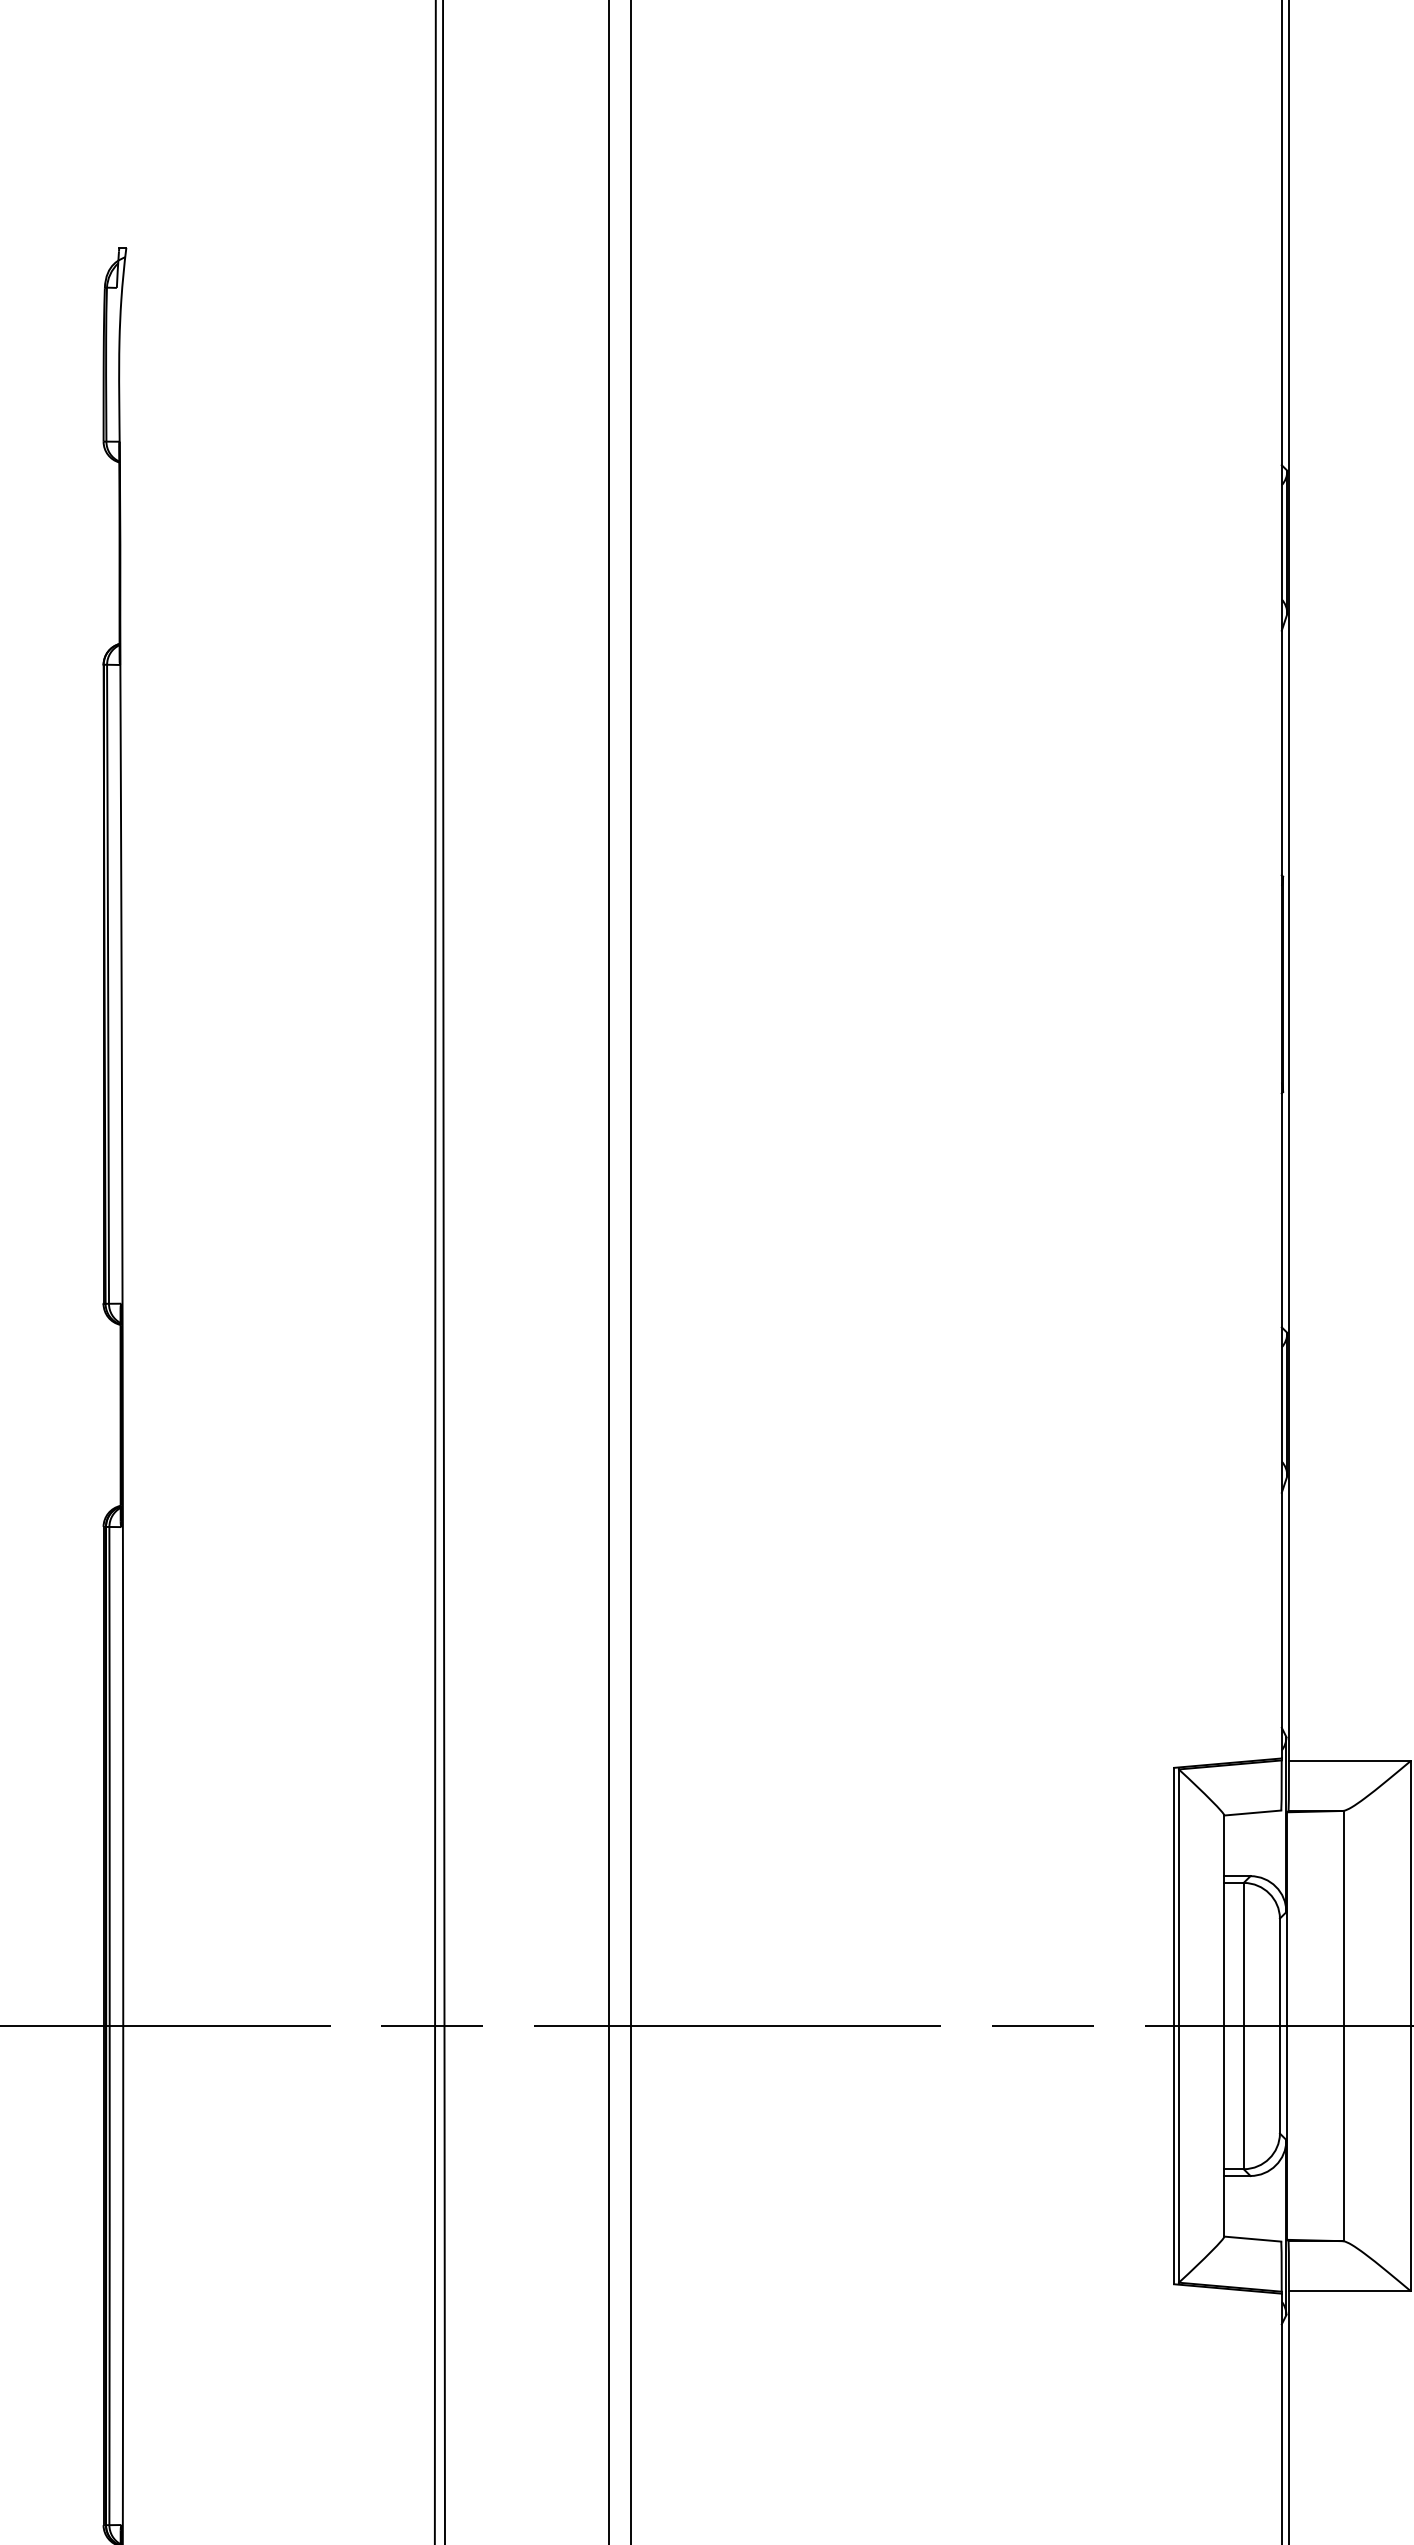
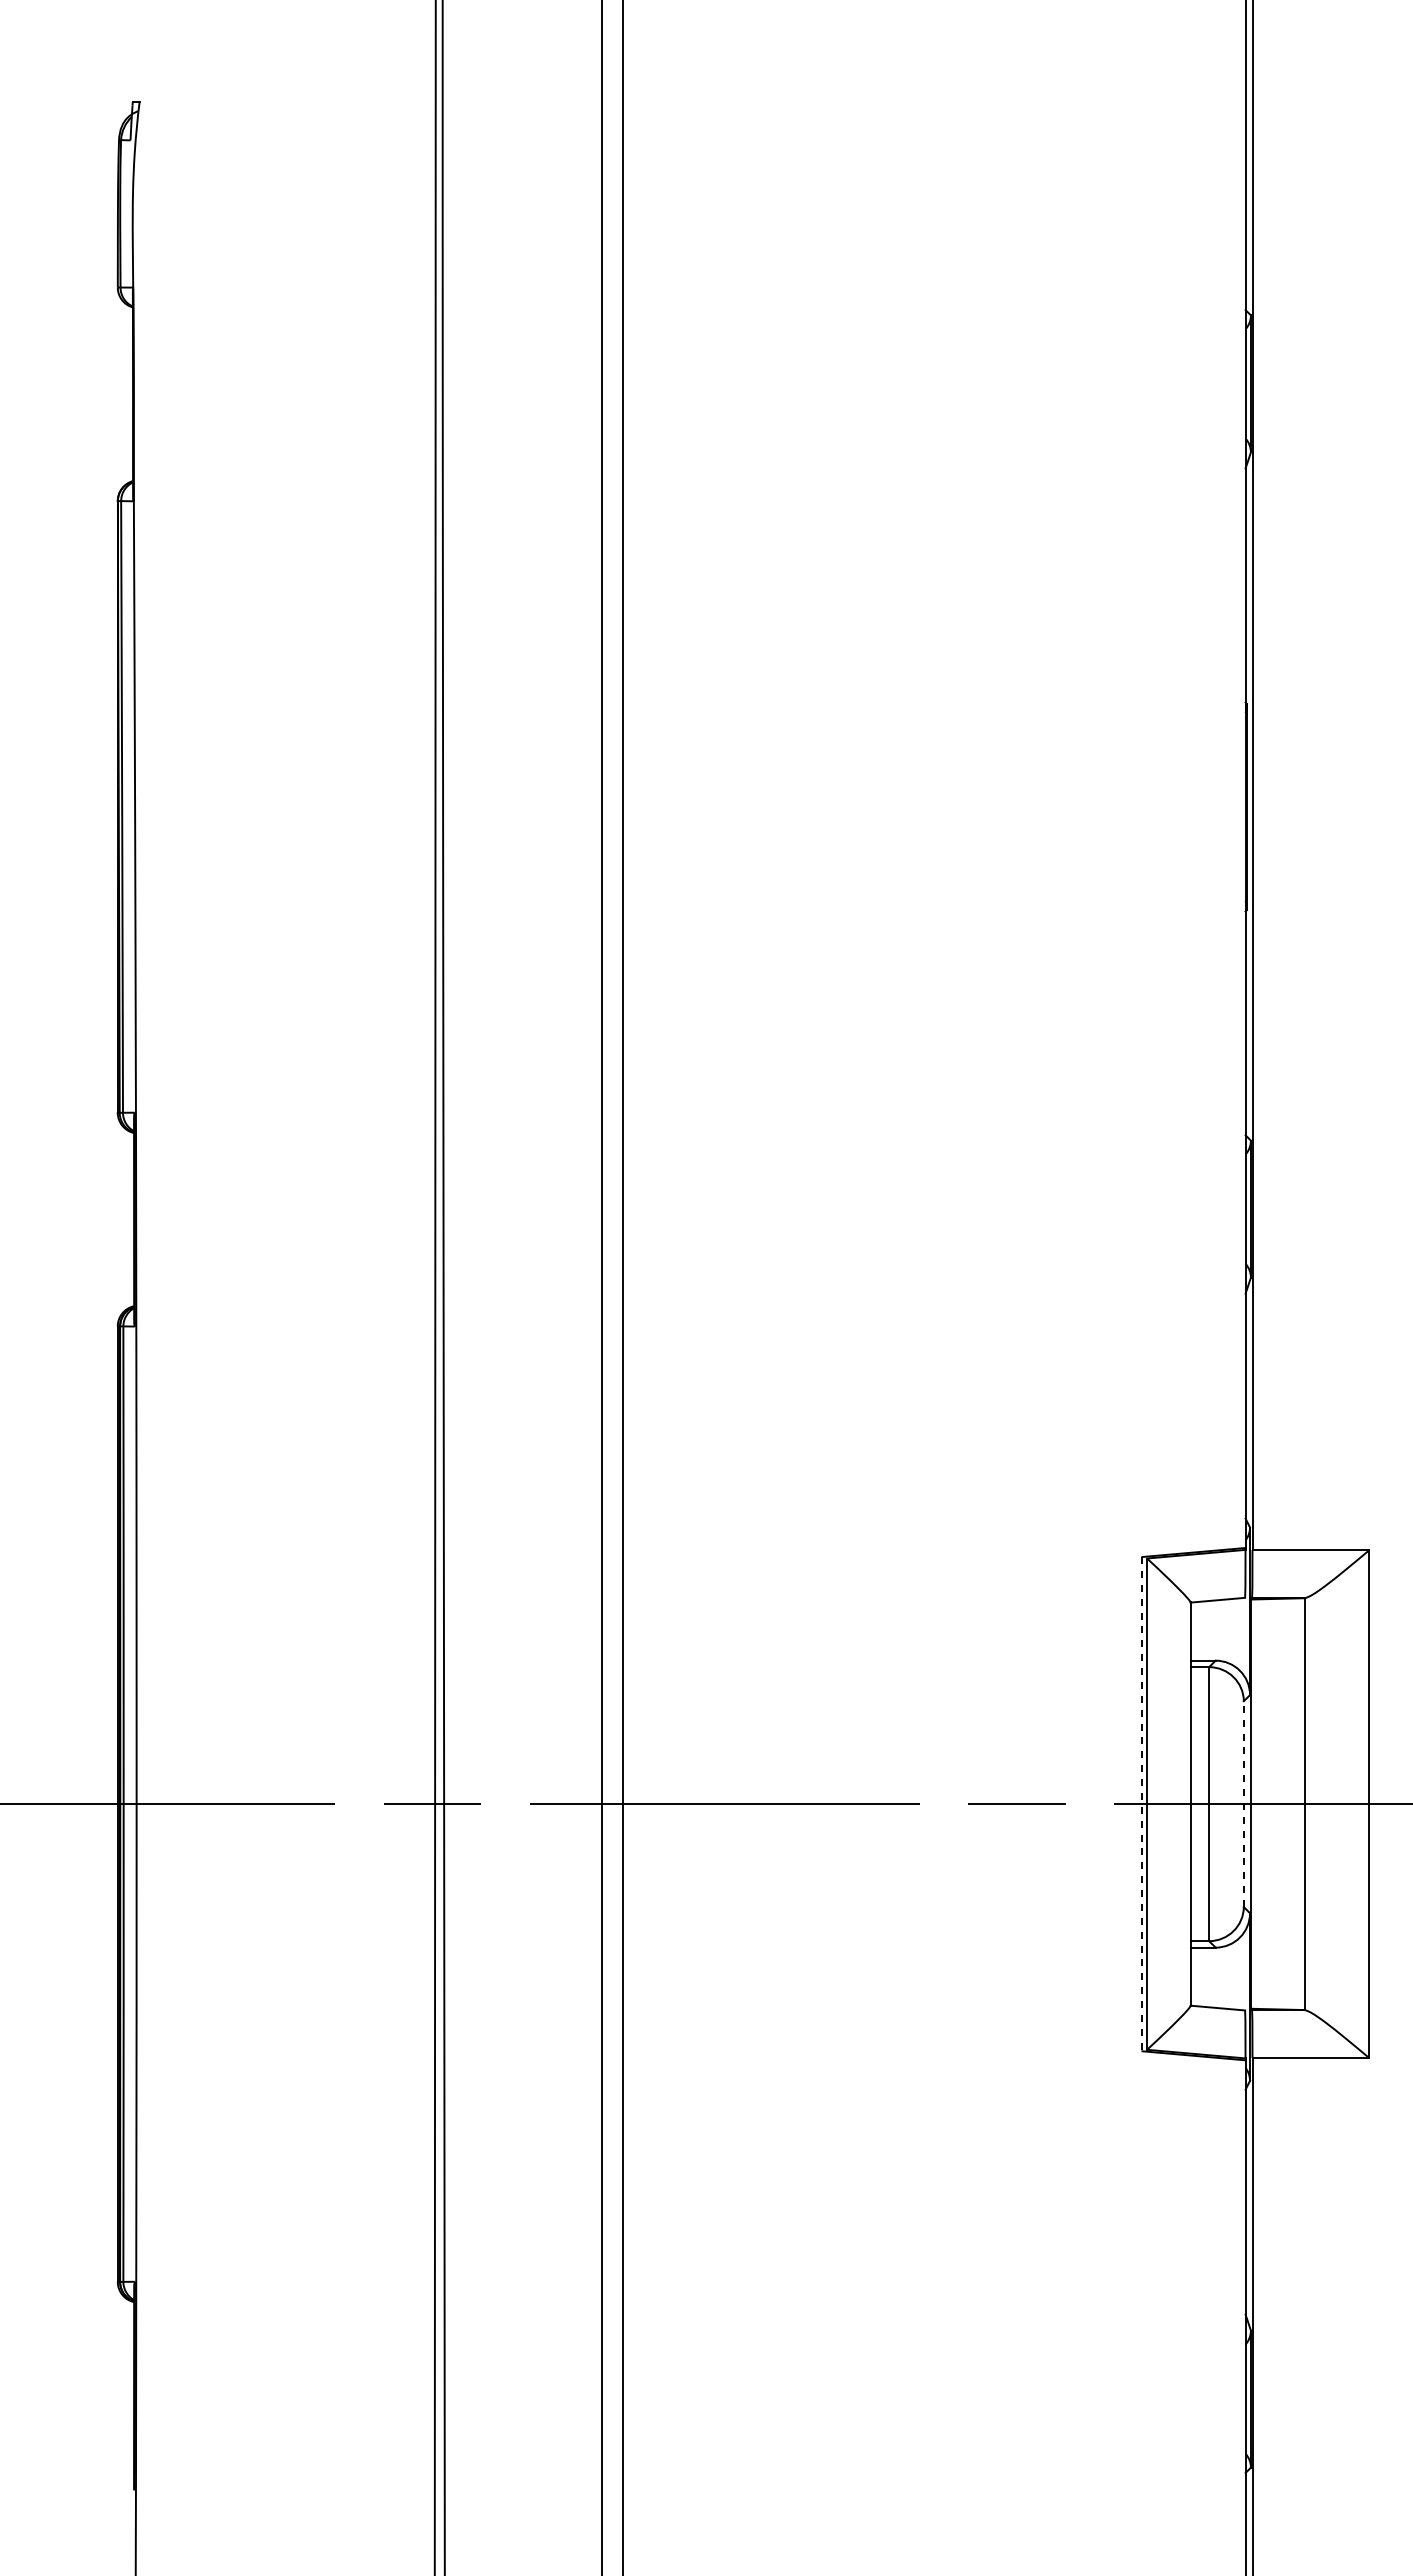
line: (1174, 2026) -> (1142, 1804), solid -> dashed
line: (1279, 2026) -> (1243, 1804), solid -> dashed

